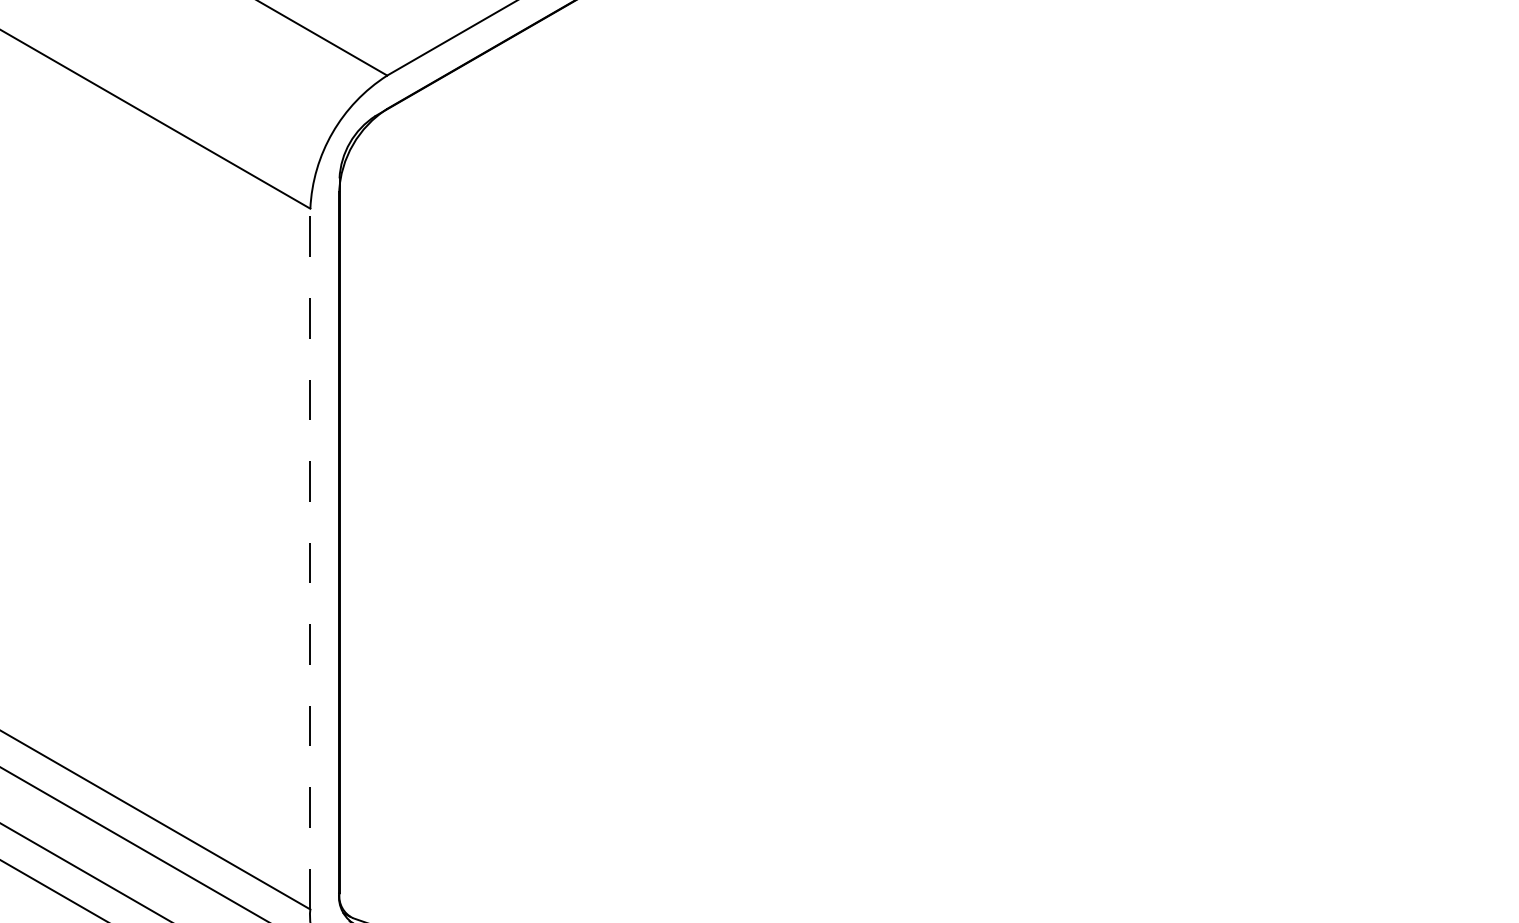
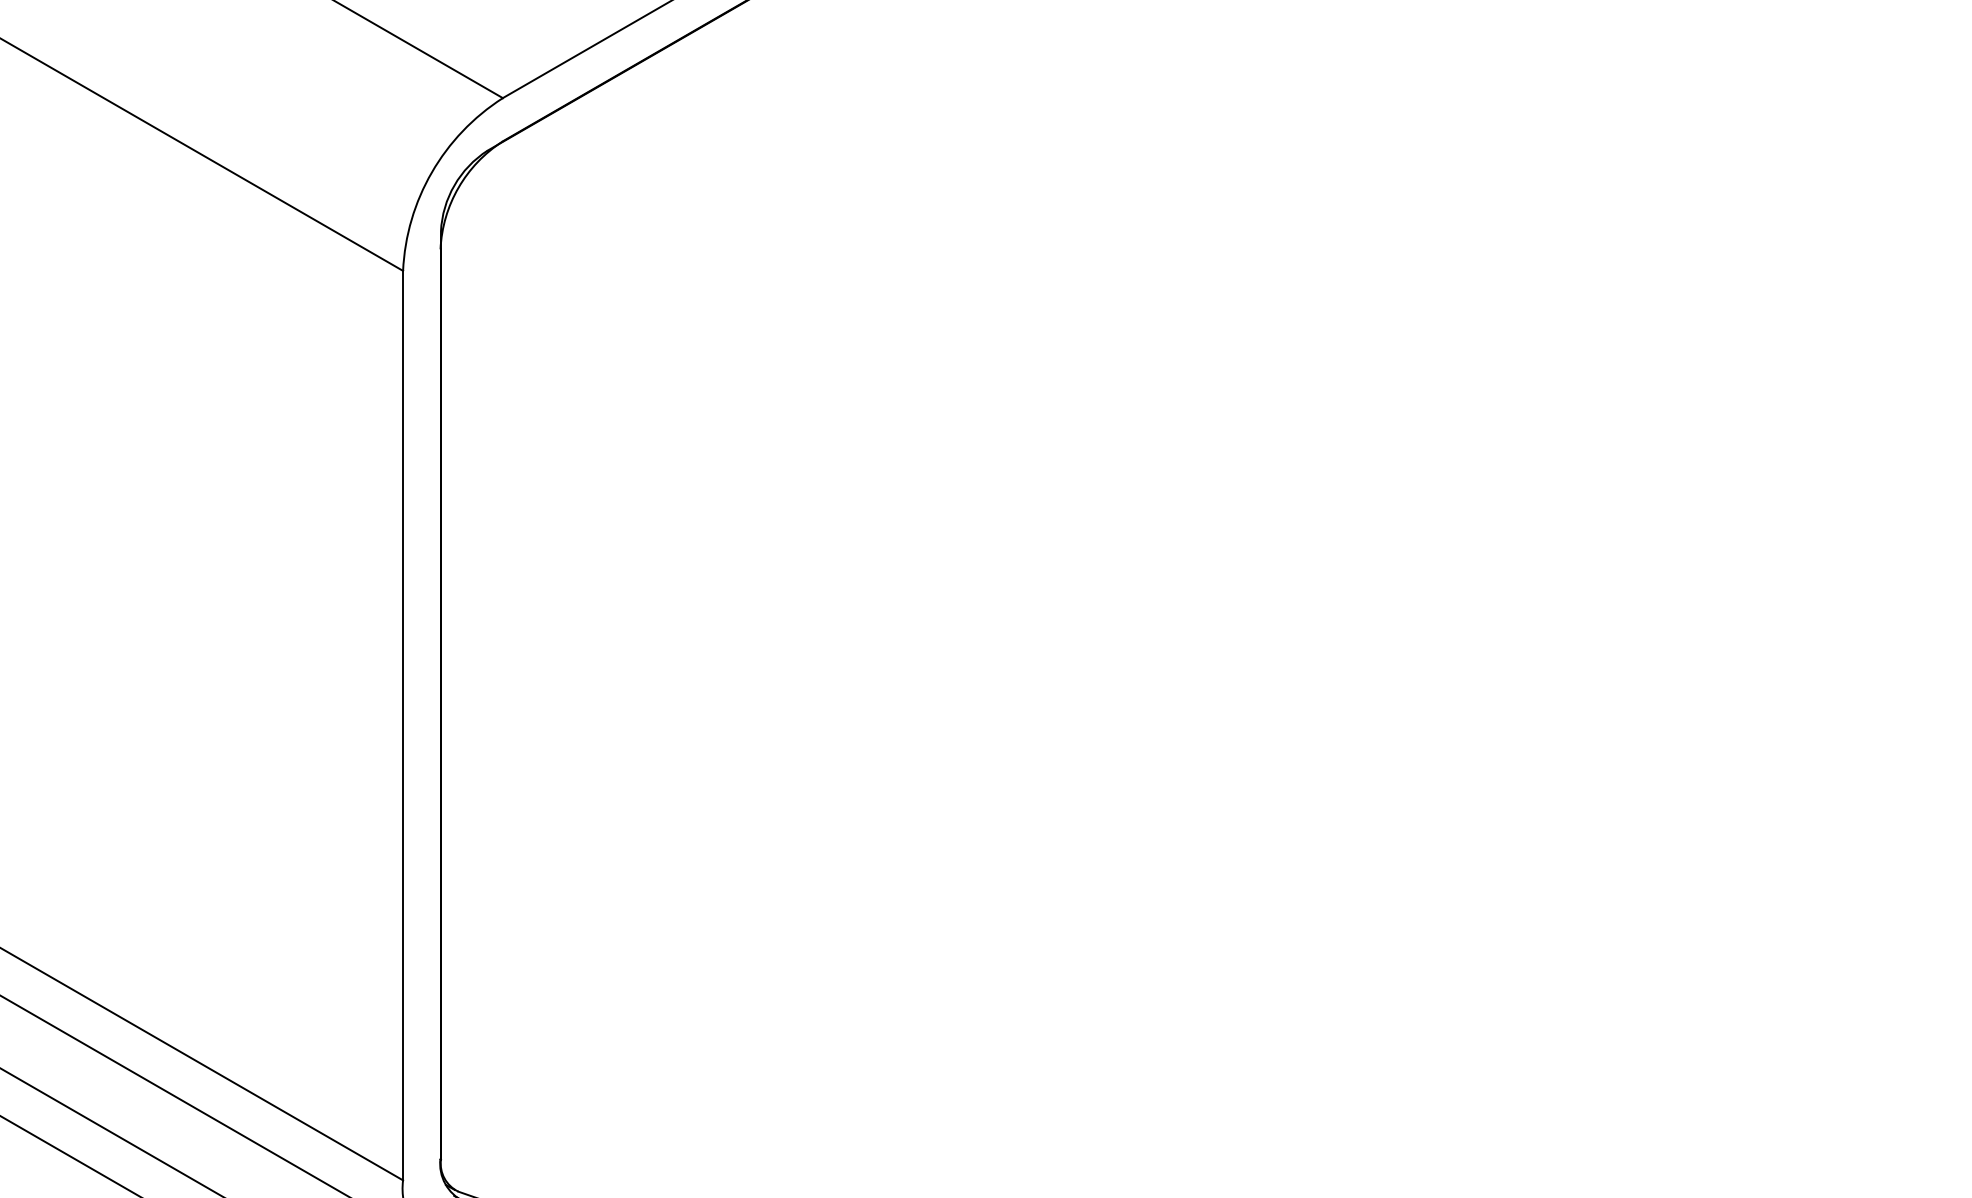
line: (310, 558) -> (403, 725), dashed -> solid

